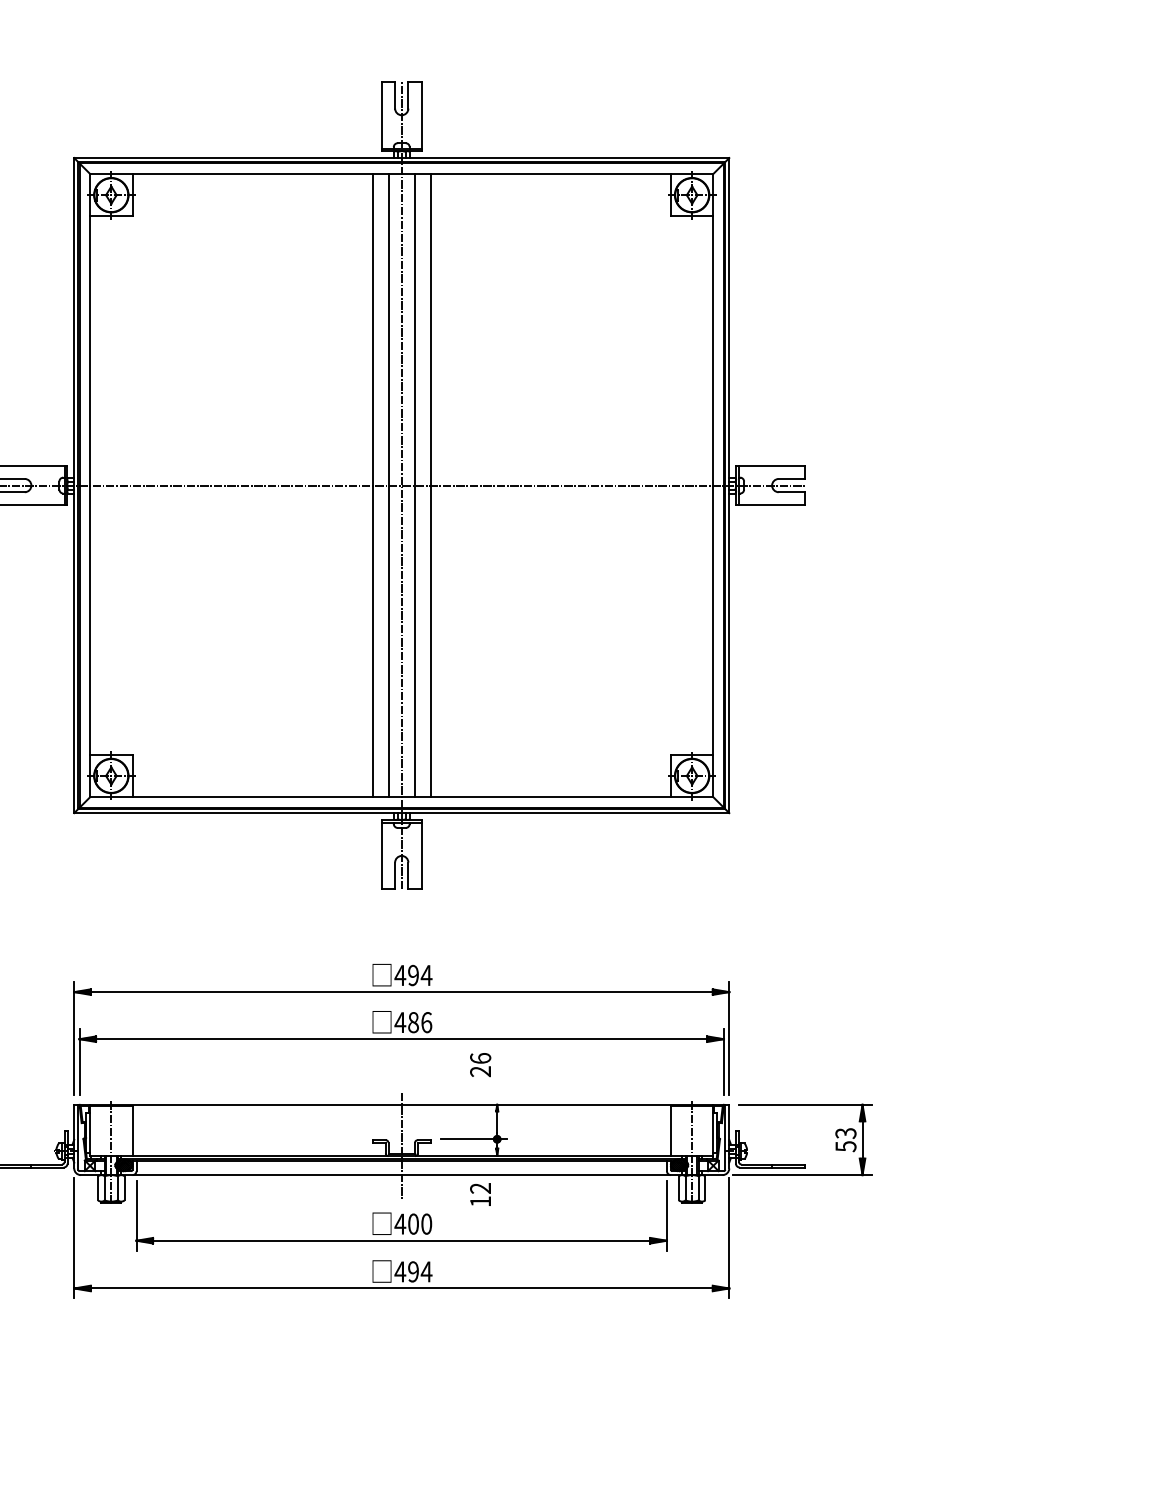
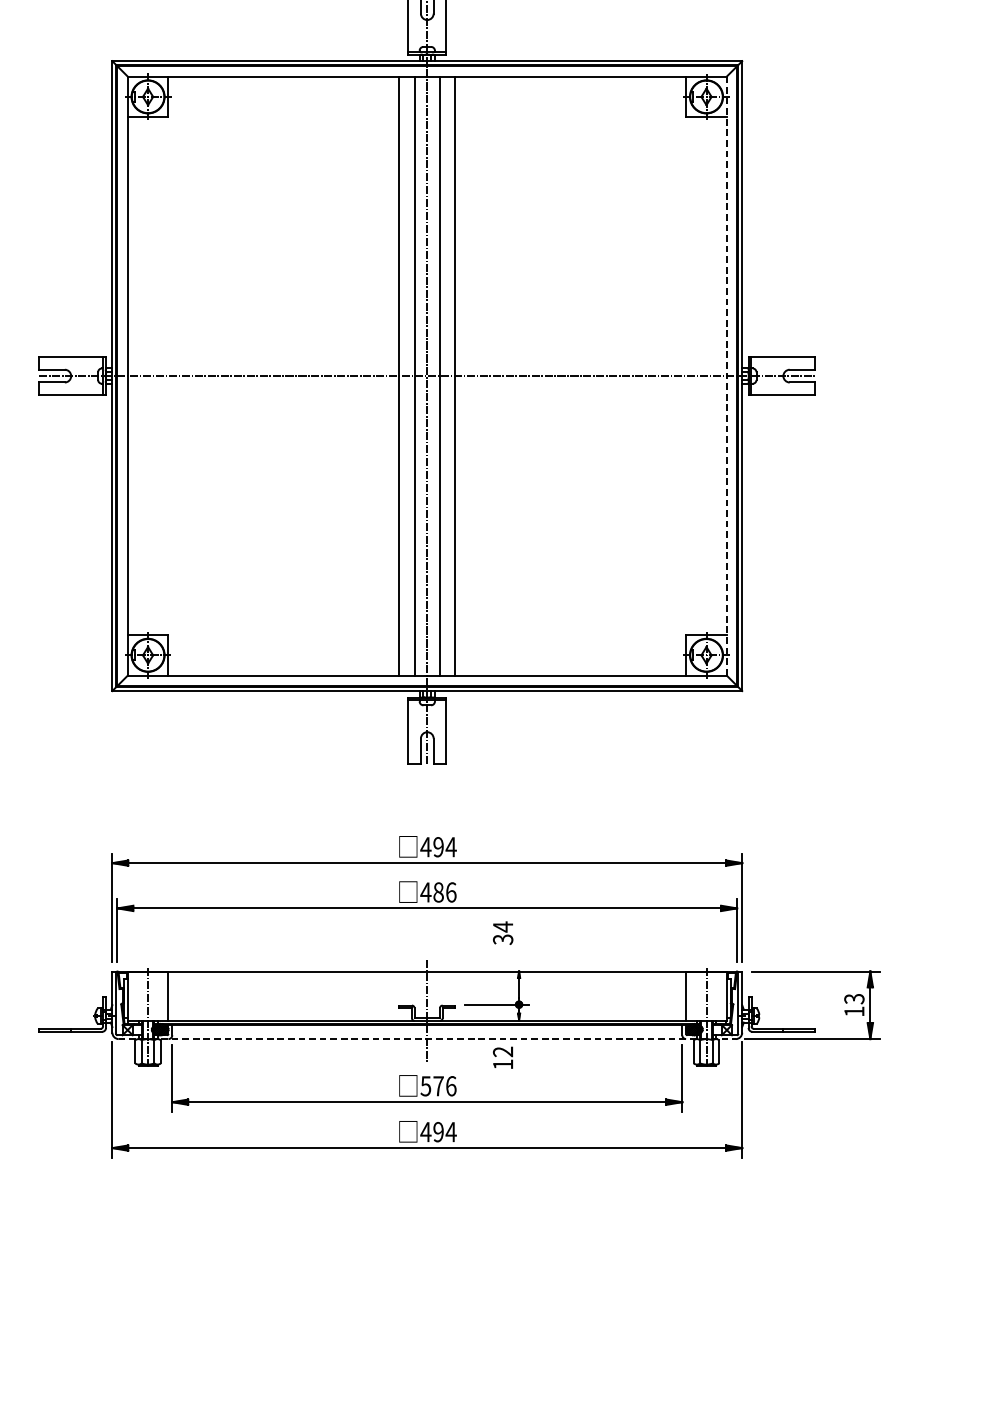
line: (713, 485) -> (727, 376), solid -> dashed
text: (480, 1064) -> (503, 932), 26 -> 34
text: (845, 1146) -> (853, 1011), 53 -> 13
line: (401, 1175) -> (427, 1039), solid -> dashed
text: (413, 1223) -> (438, 1085), 400 -> 576

